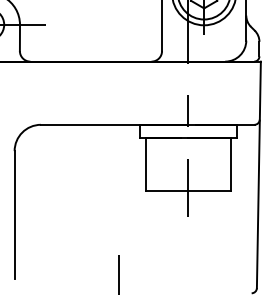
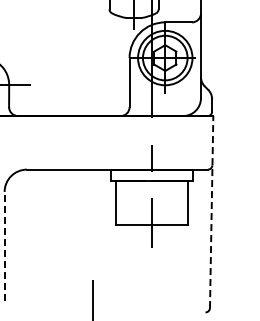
line: (258, 175) -> (211, 212), solid -> dashed
line: (14, 214) -> (4, 245), solid -> dashed

